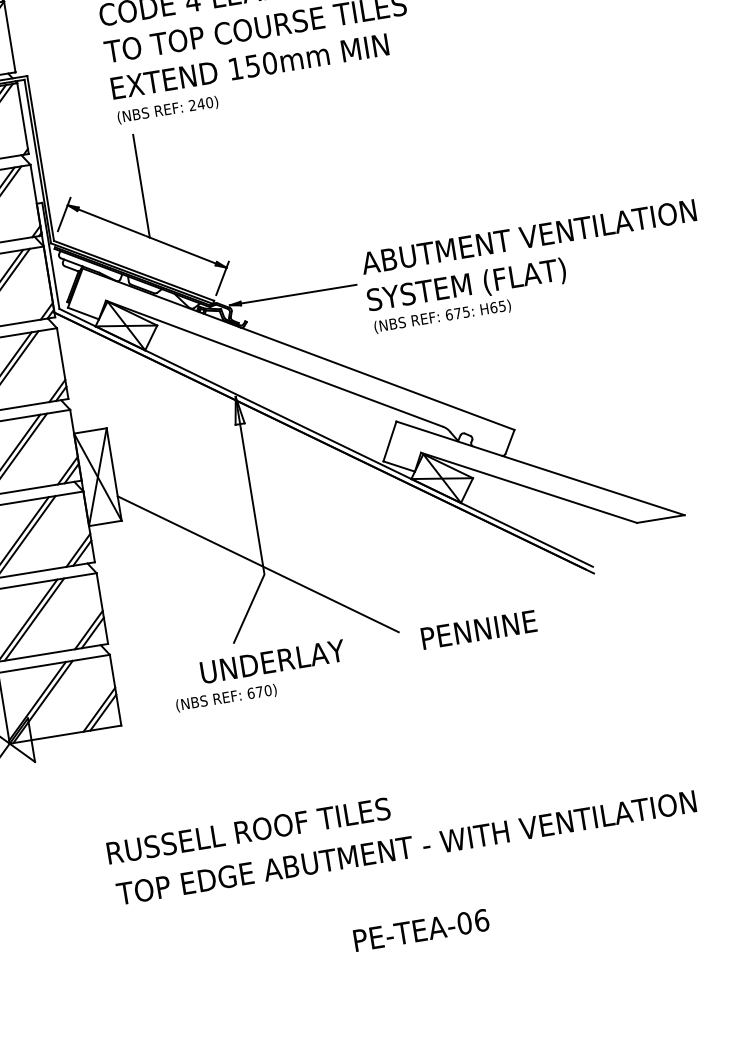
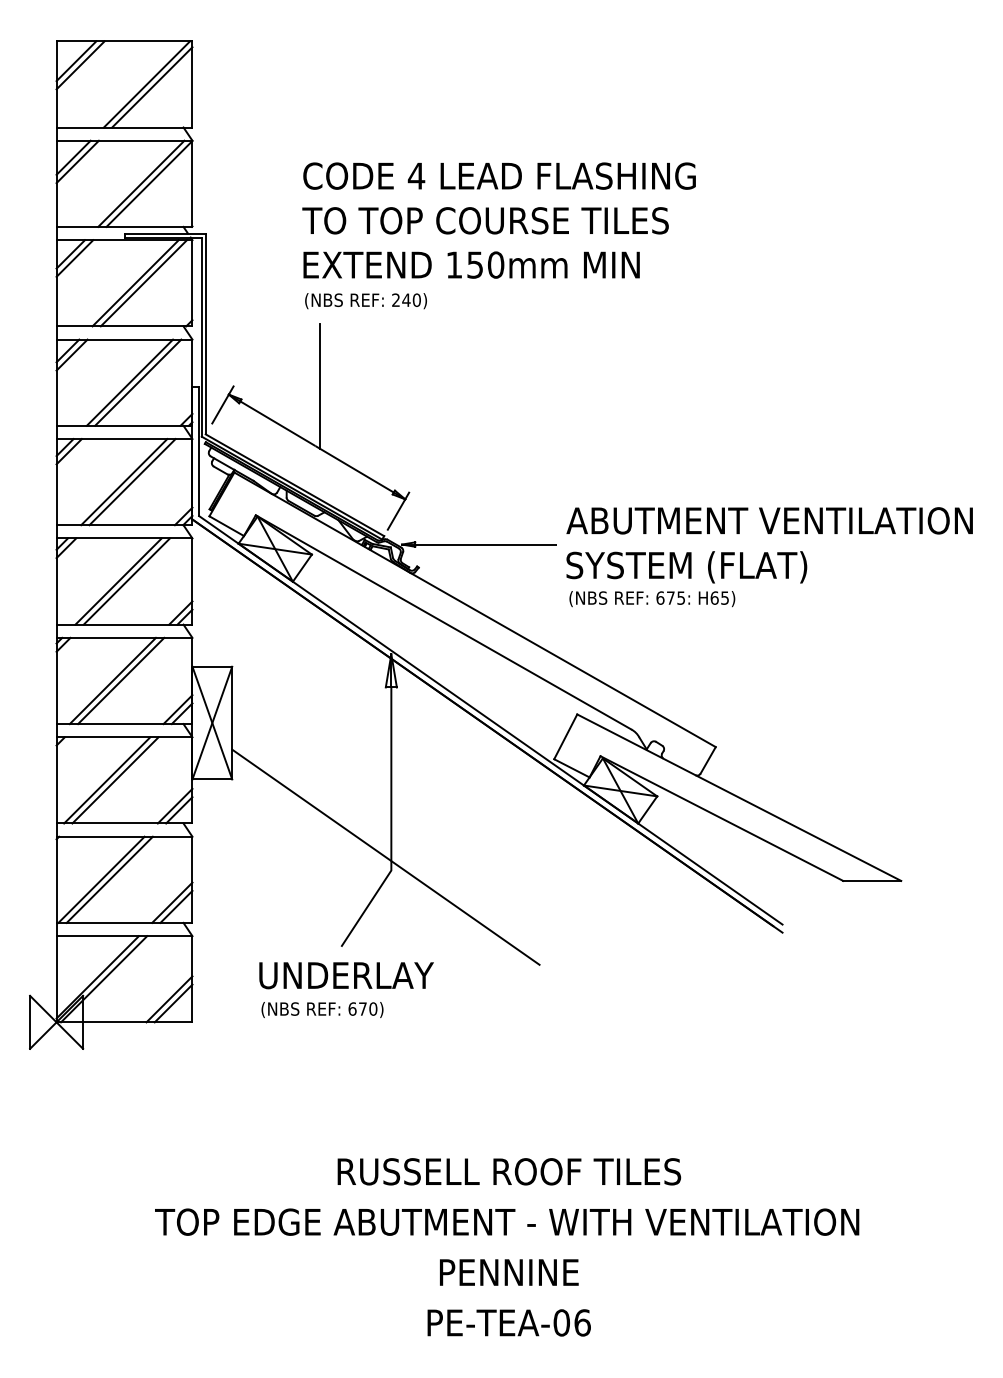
text: (479, 629) -> (509, 1272), moved
text: (272, 661) -> (346, 975), moved
text: (248, 830) -> (509, 1171), moved

